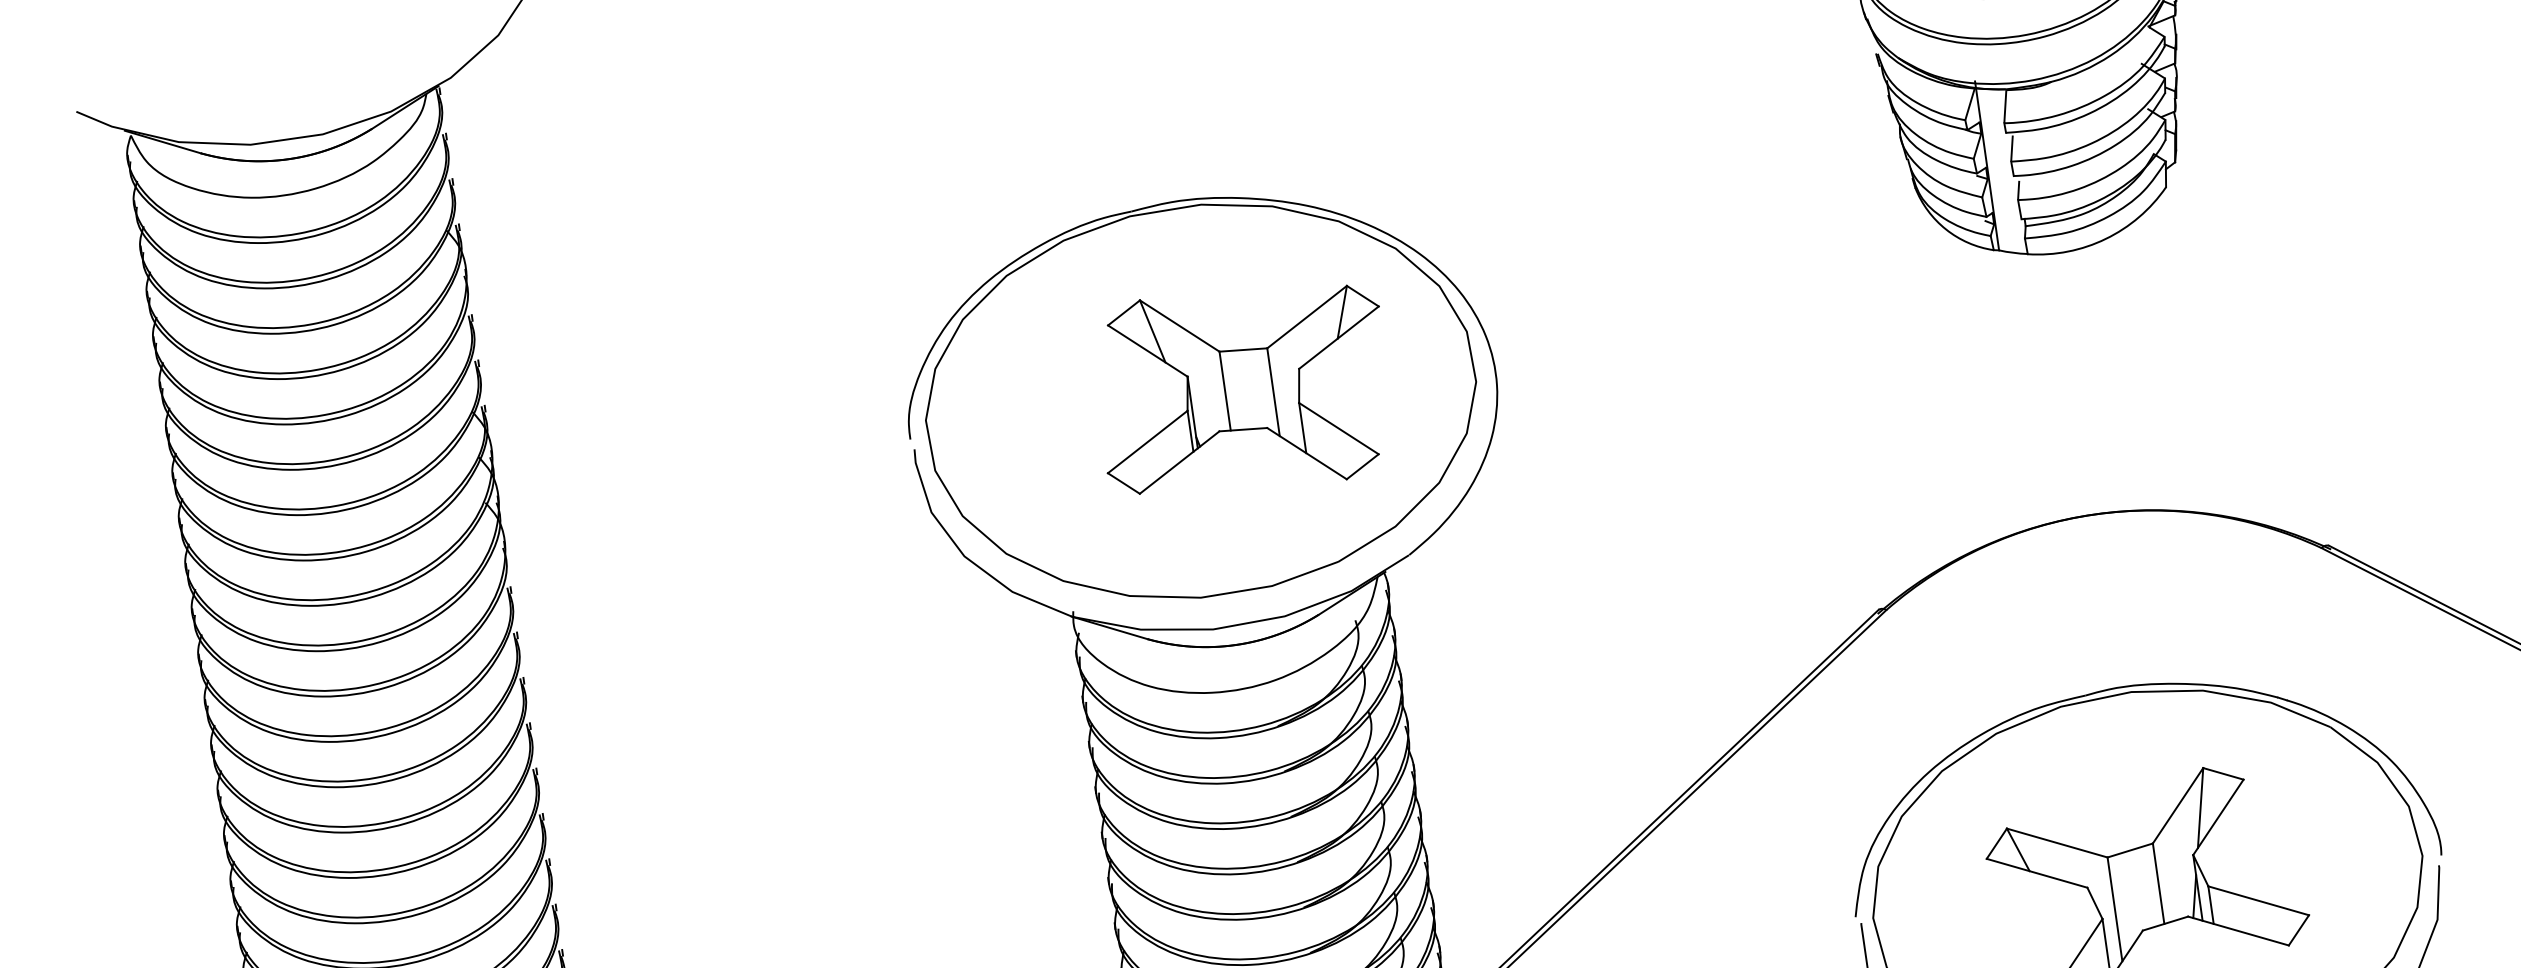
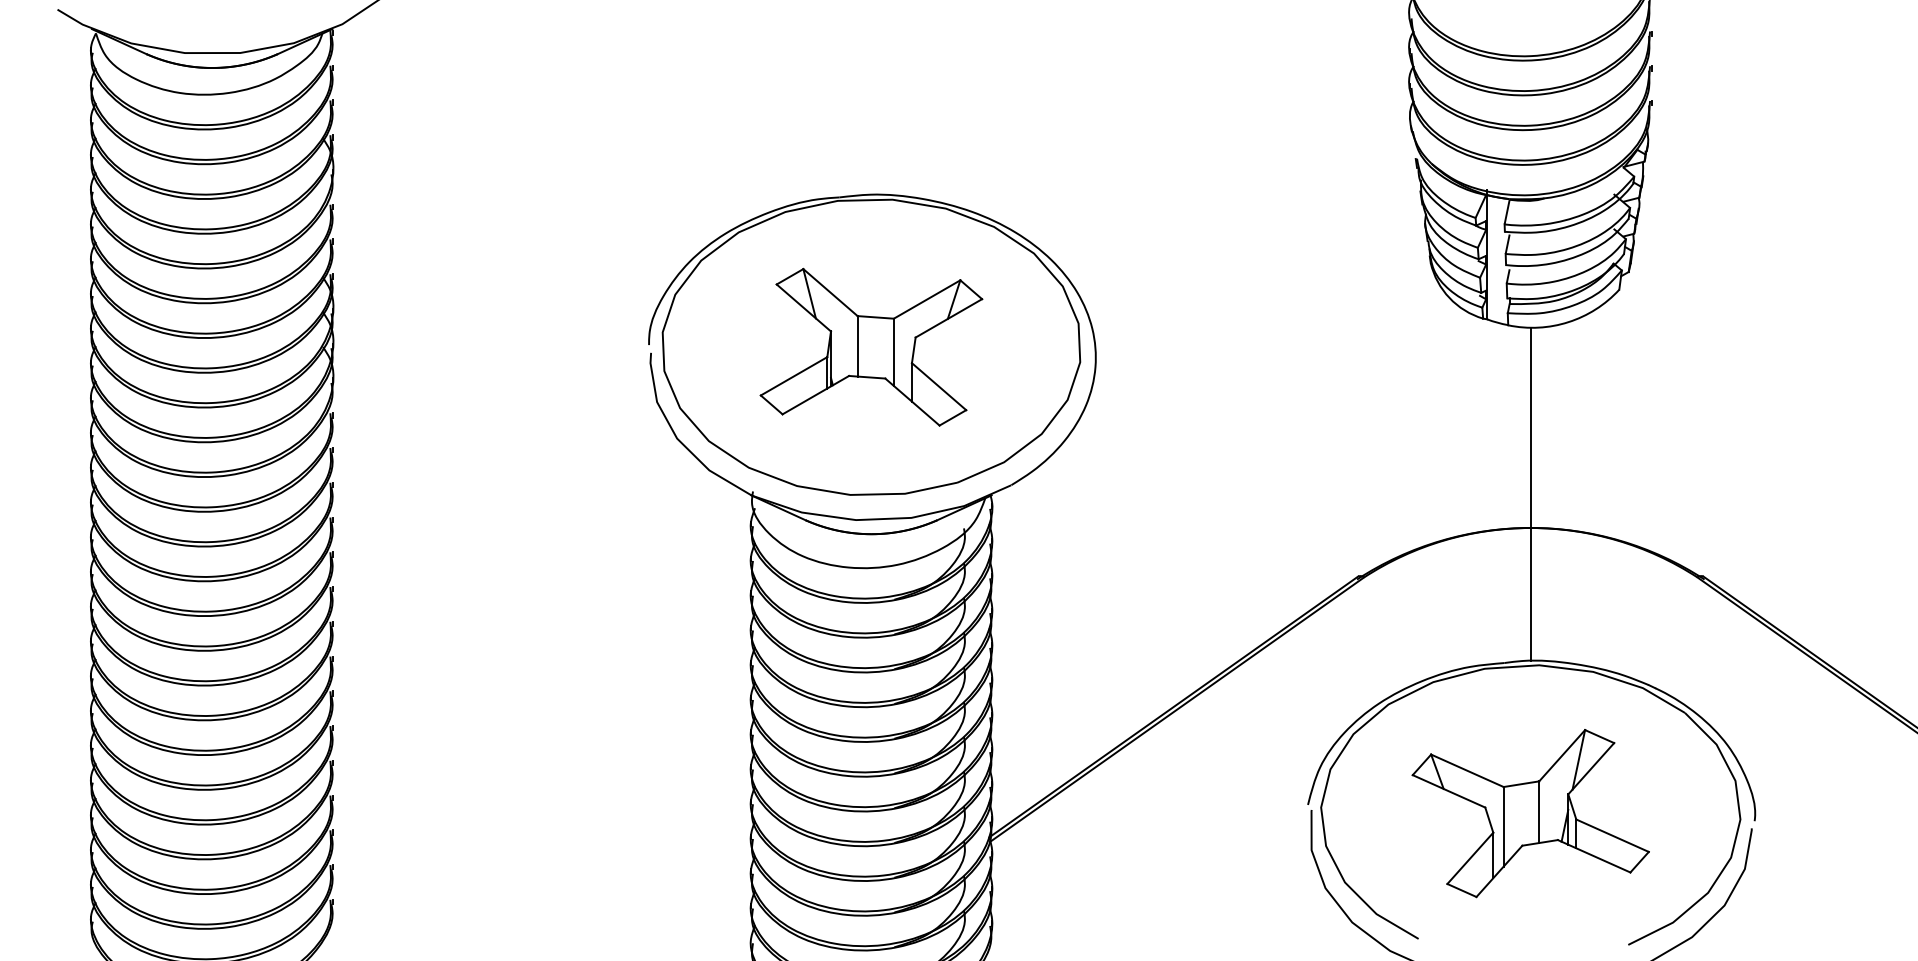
part: (1243, 388) -> (871, 346), moved
line: (2088, 470) -> (1530, 494), added

